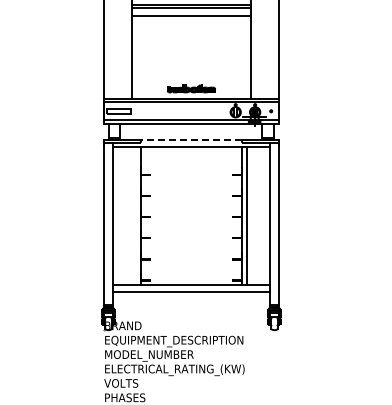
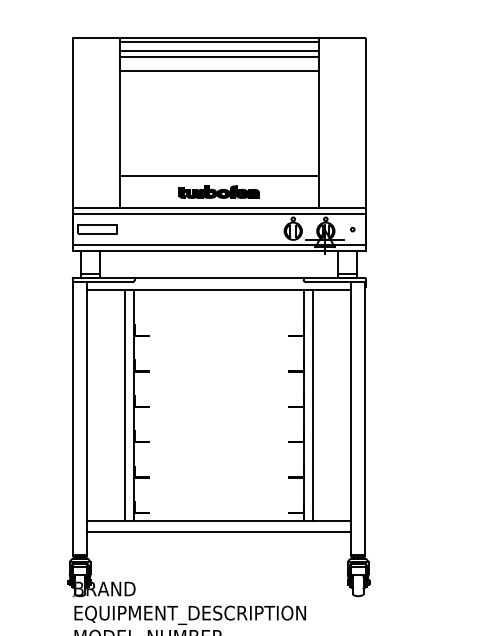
line: (191, 79) -> (219, 176), added
line: (190, 140) -> (217, 278), dashed -> solid
line: (135, 215) -> (125, 404), added

